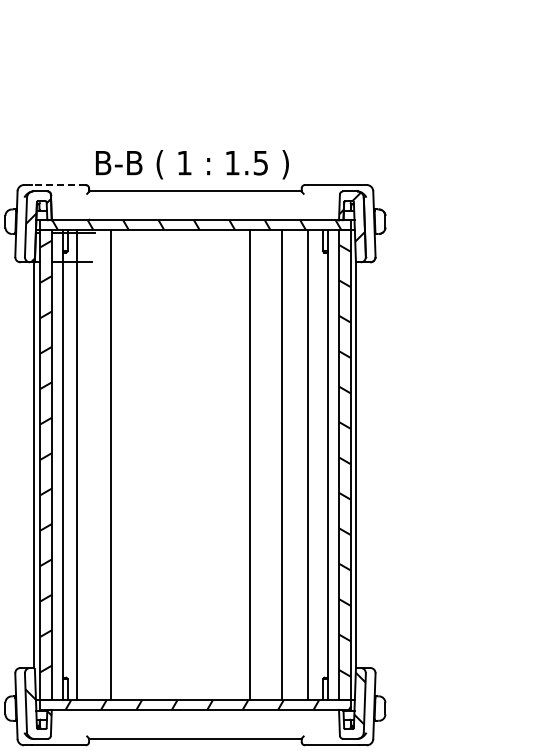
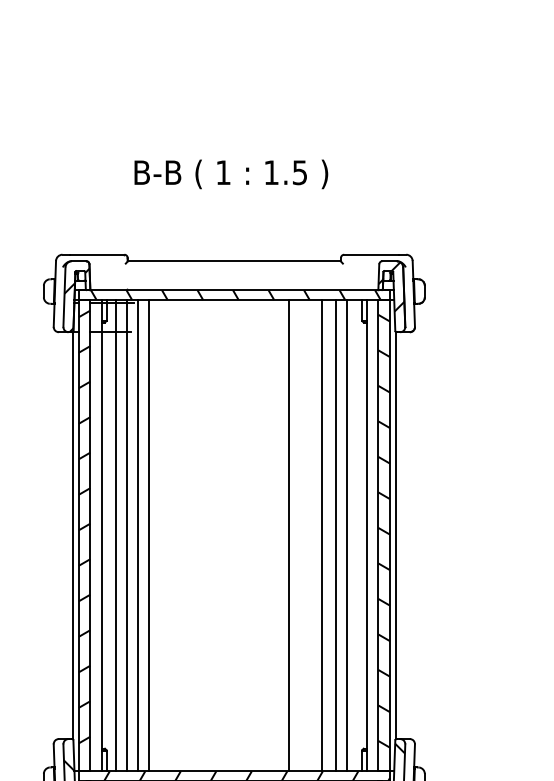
text: (192, 164) -> (231, 174), moved
line: (57, 184) -> (96, 254), dashed -> solid
line: (87, 465) -> (126, 535), added
line: (99, 465) -> (138, 535), added
line: (297, 465) -> (336, 535), added

